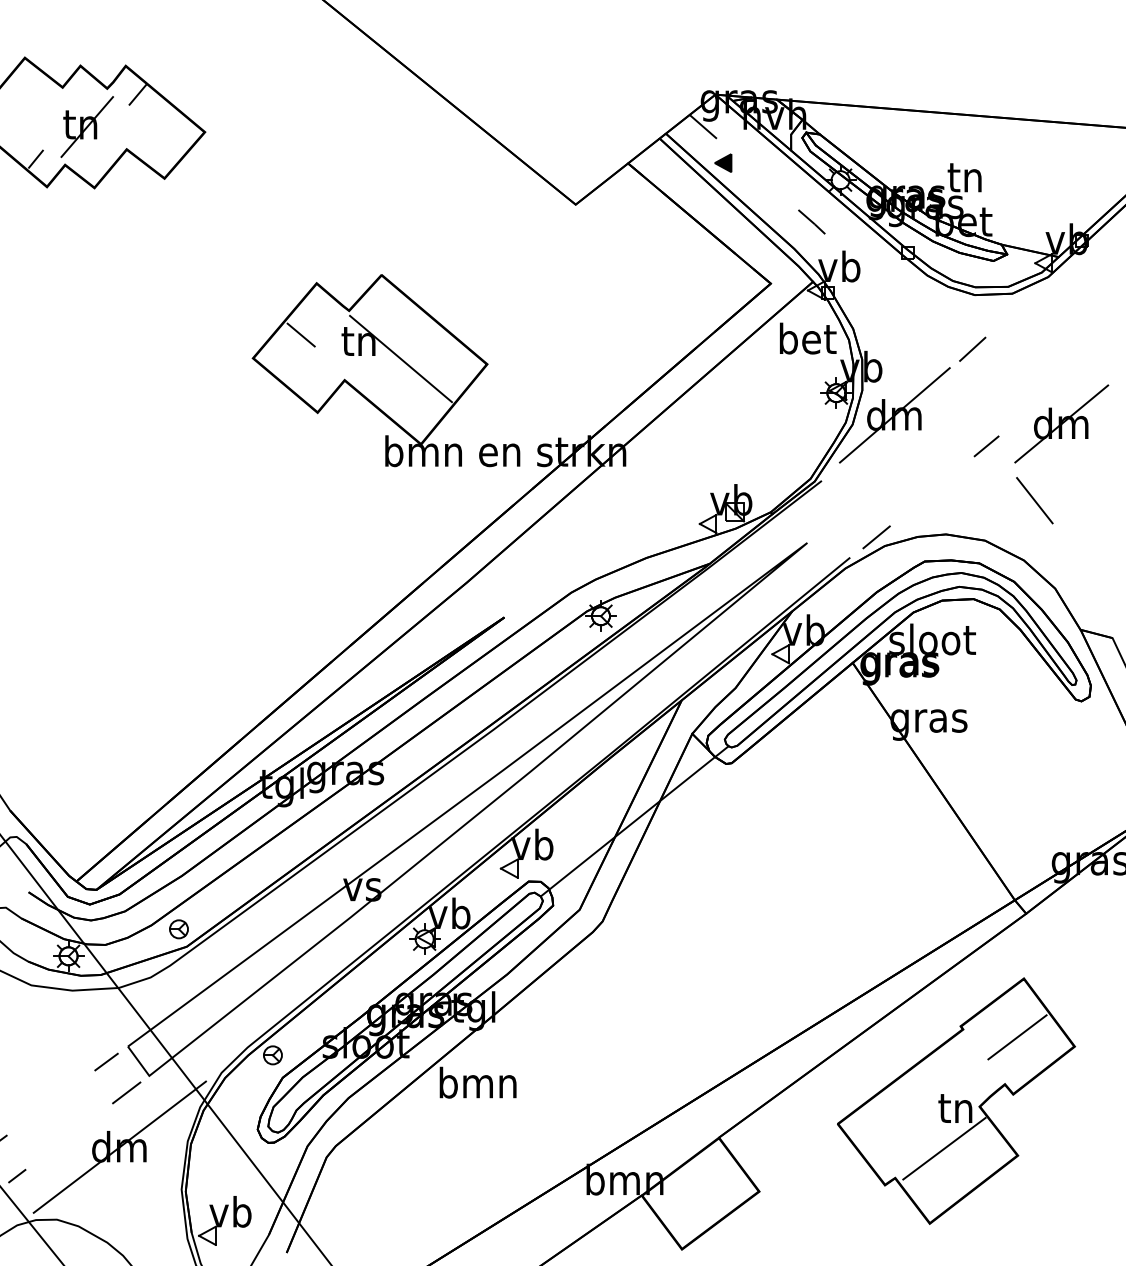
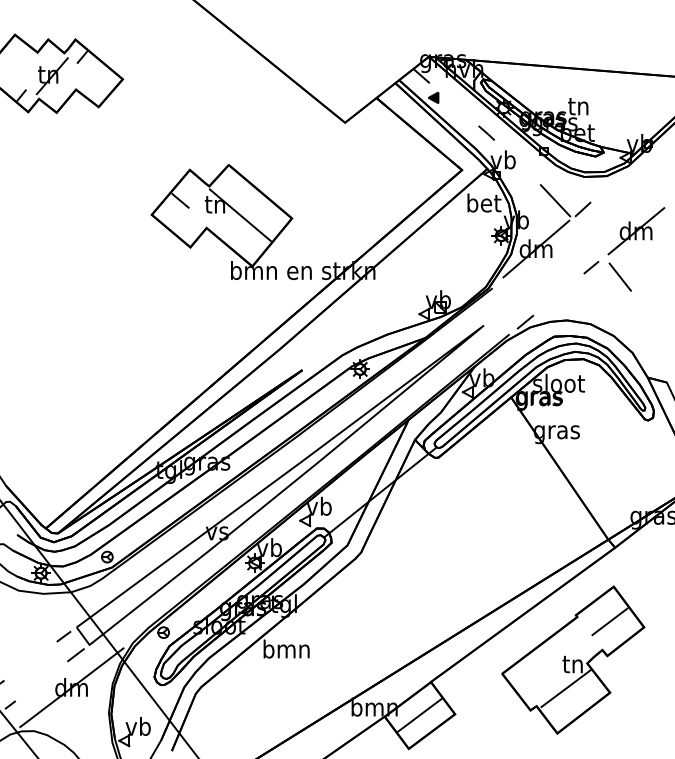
line: (926, 334) -> (555, 200), added
part: (1061, 439) -> (636, 240), moved
line: (699, 1191) -> (419, 714), added

